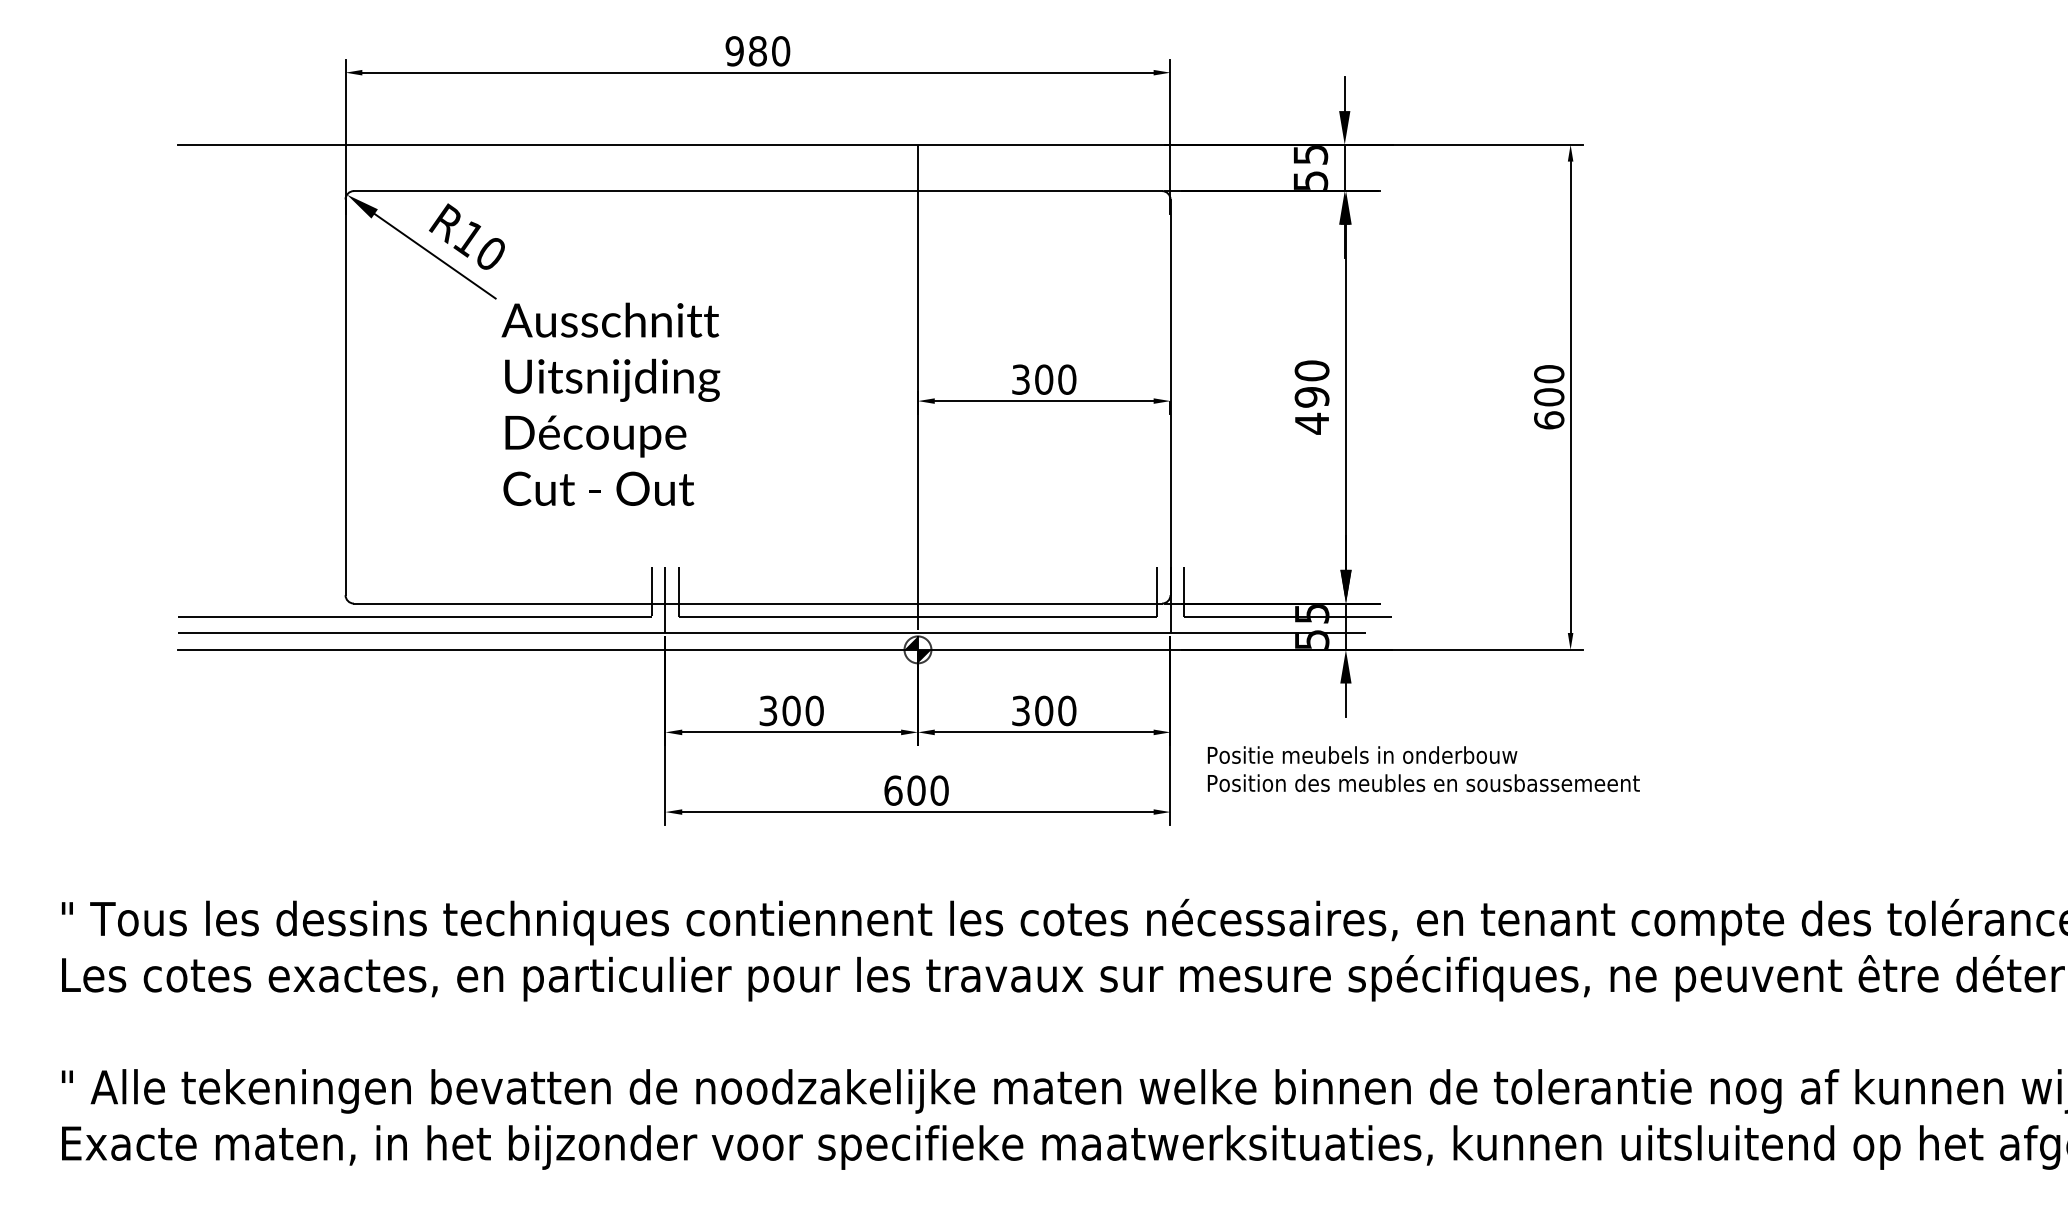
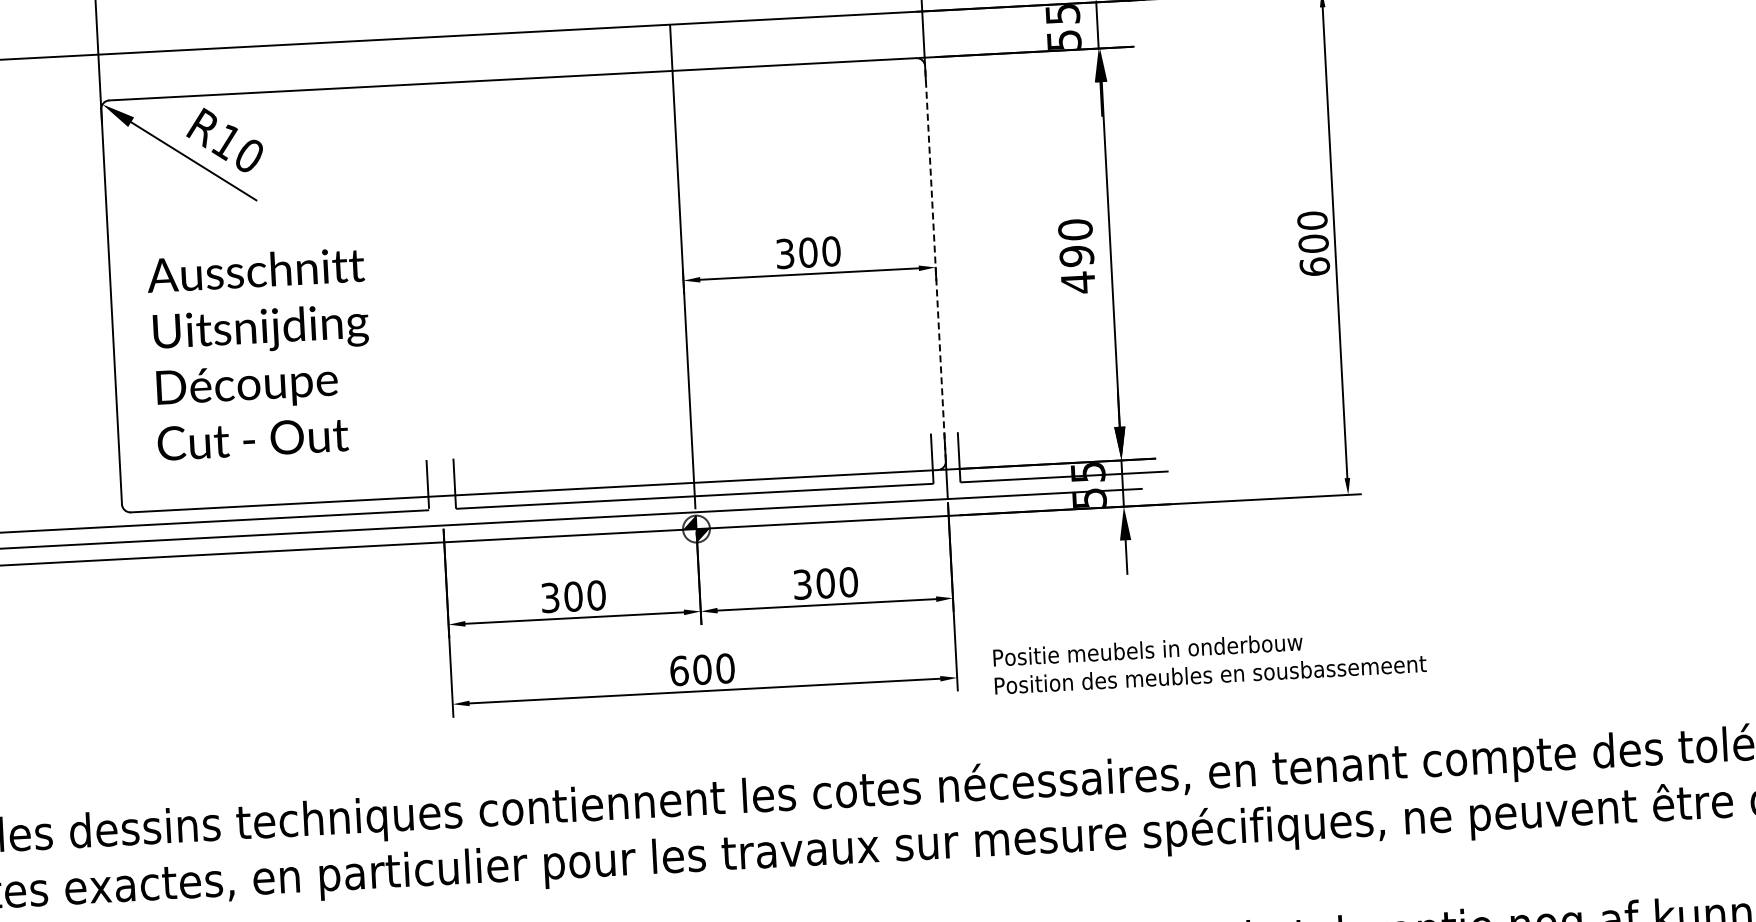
line: (1170, 397) -> (935, 263), solid -> dashed
text: (610, 403) -> (260, 353), moved
line: (665, 599) -> (441, 492), removed
text: (1423, 768) -> (1209, 660), moved

